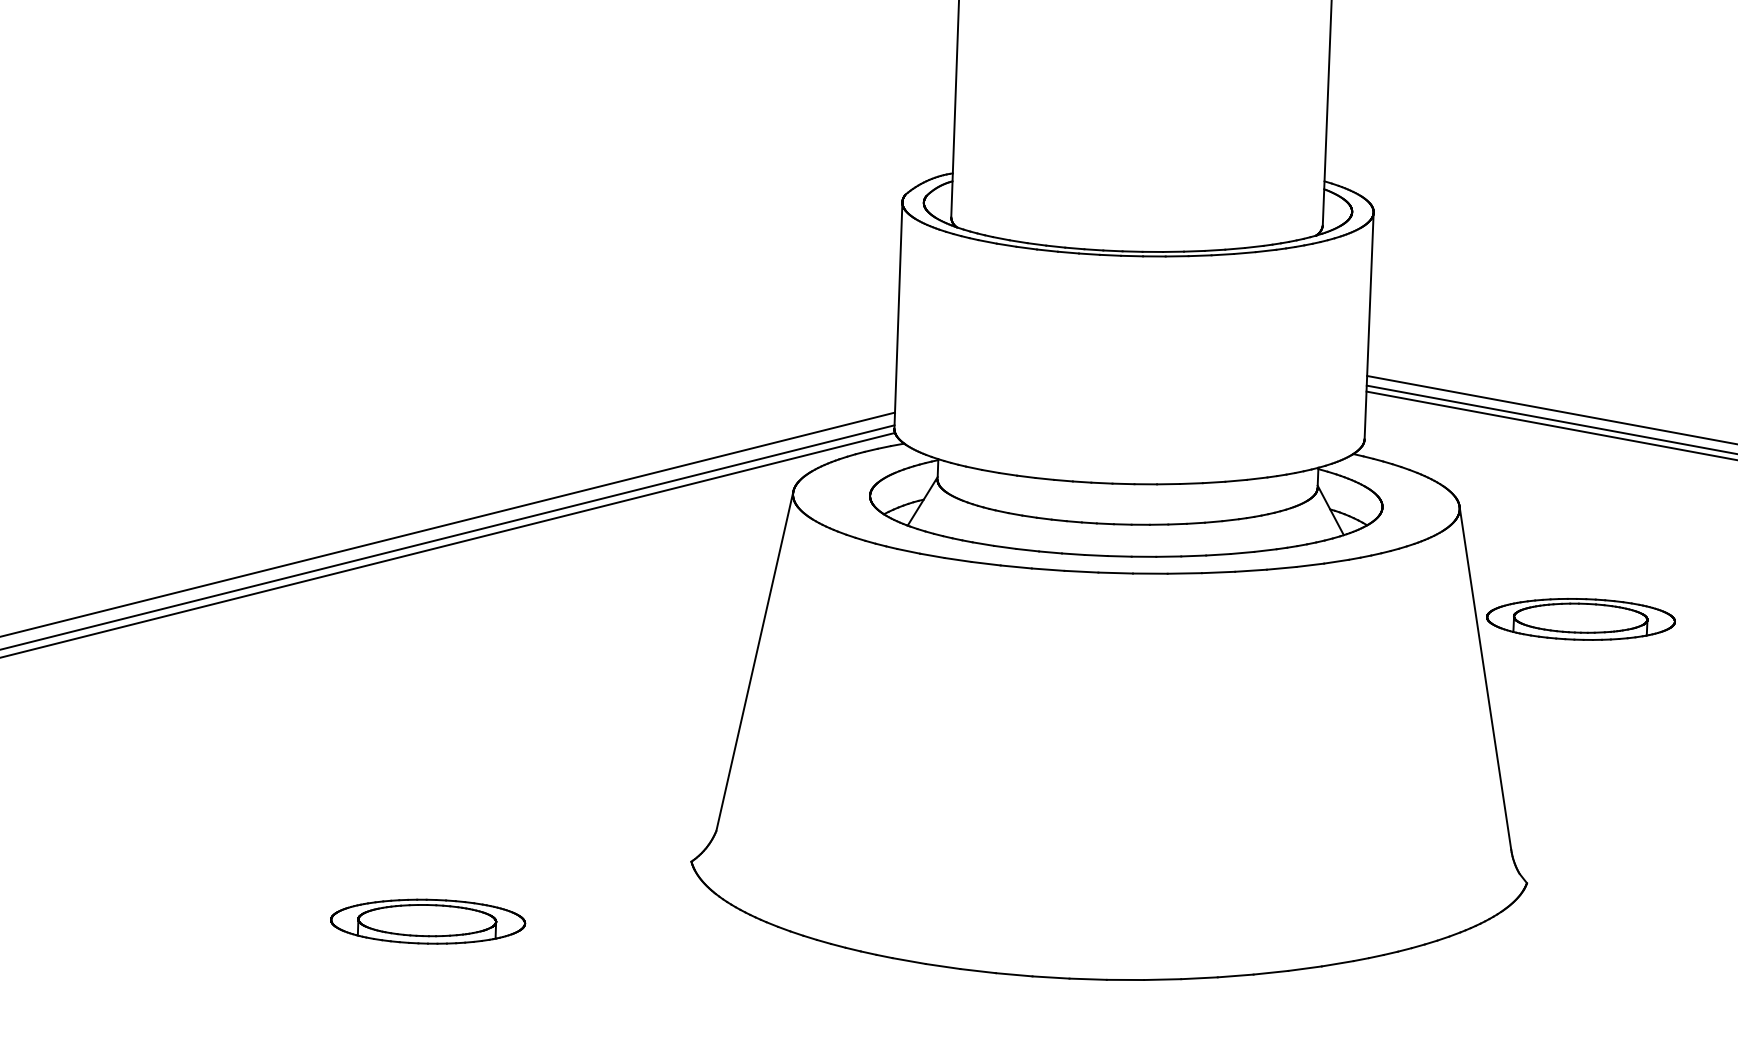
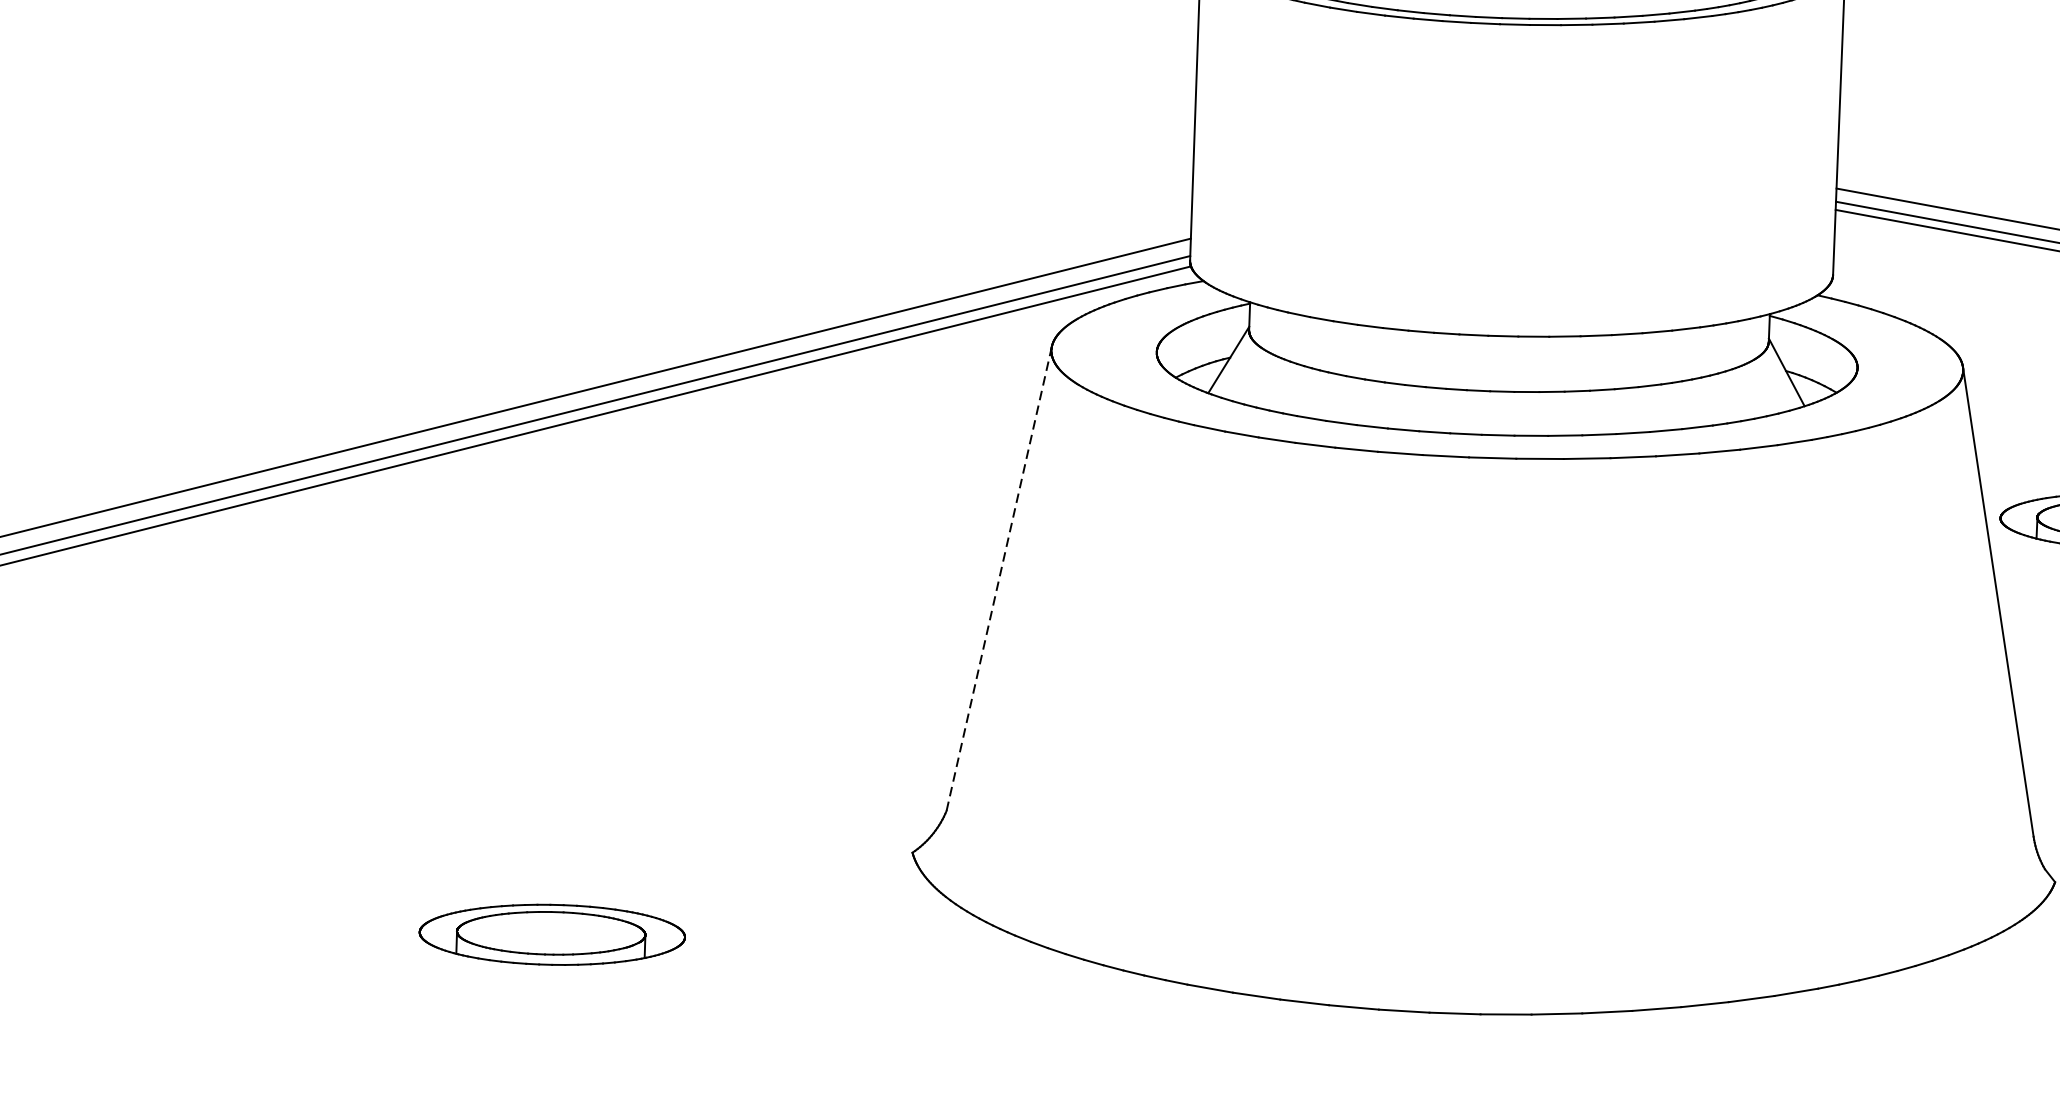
line: (754, 661) -> (998, 579), solid -> dashed

